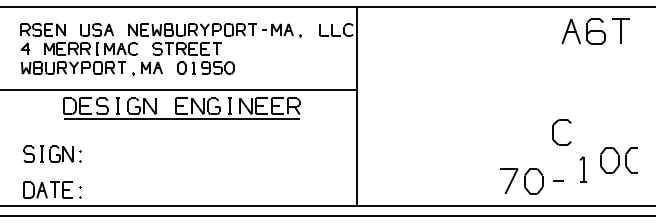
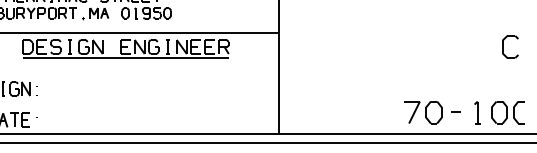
part: (553, 132) -> (502, 46), moved
part: (618, 160) -> (507, 112), moved
part: (582, 169) -> (476, 112), moved

